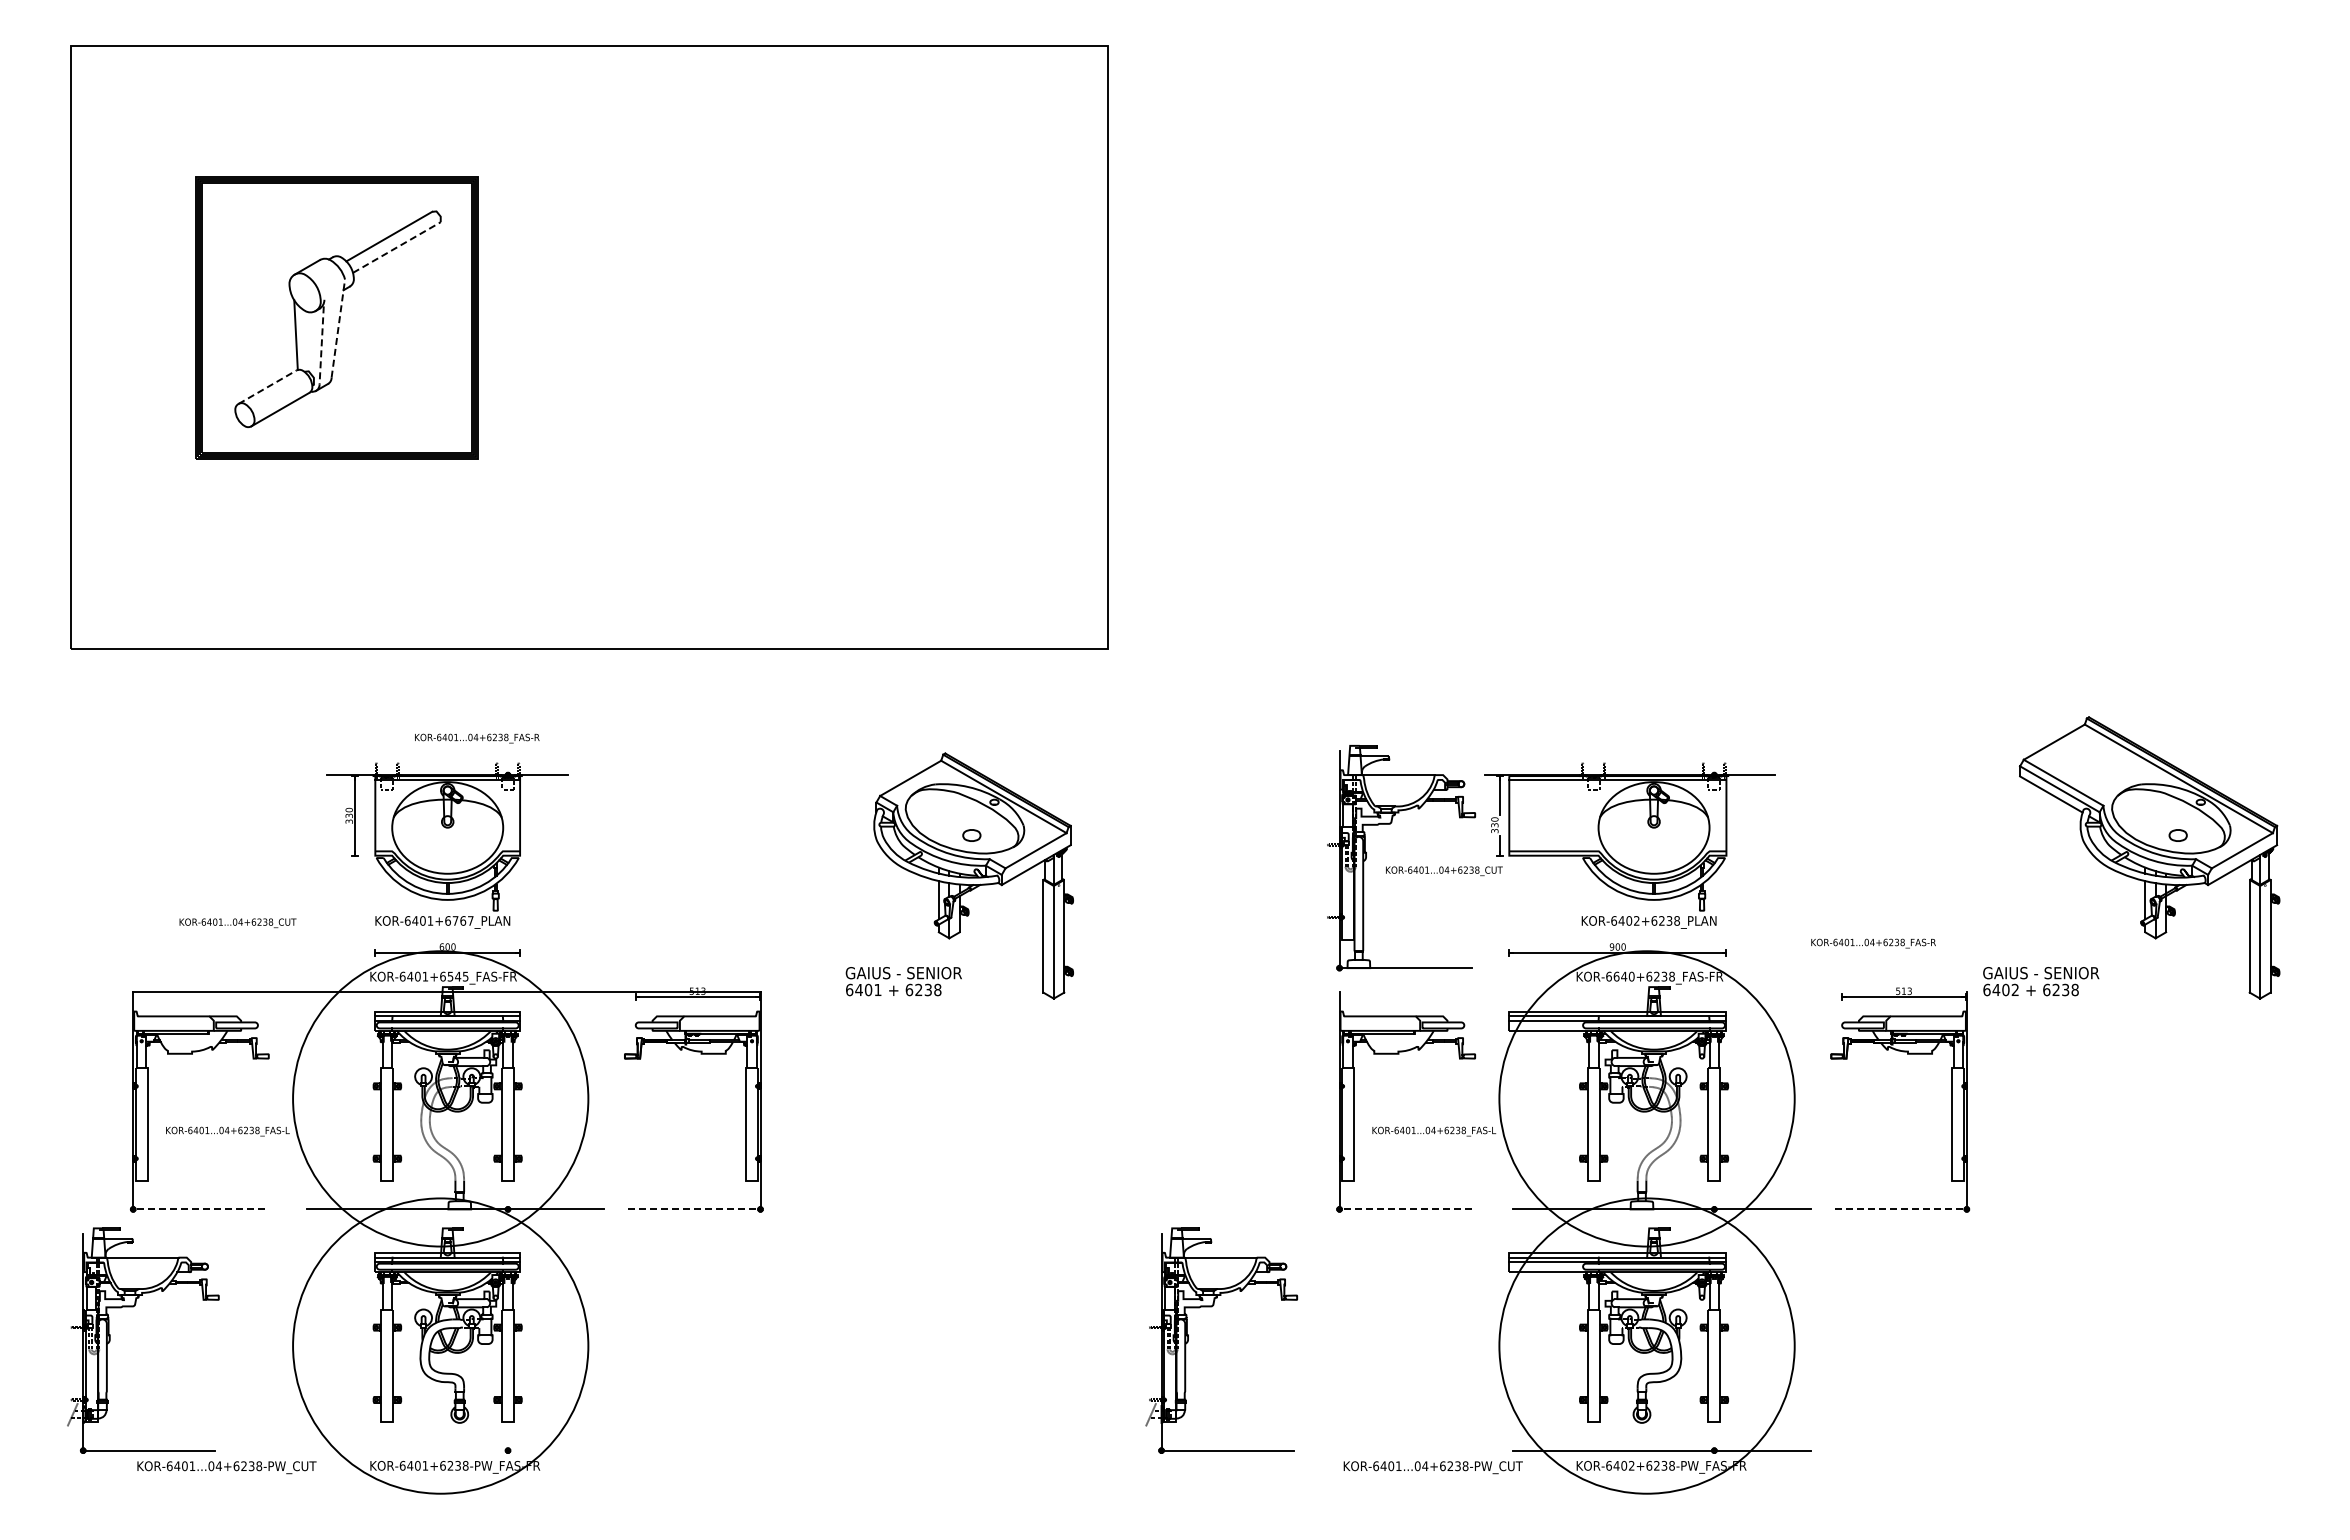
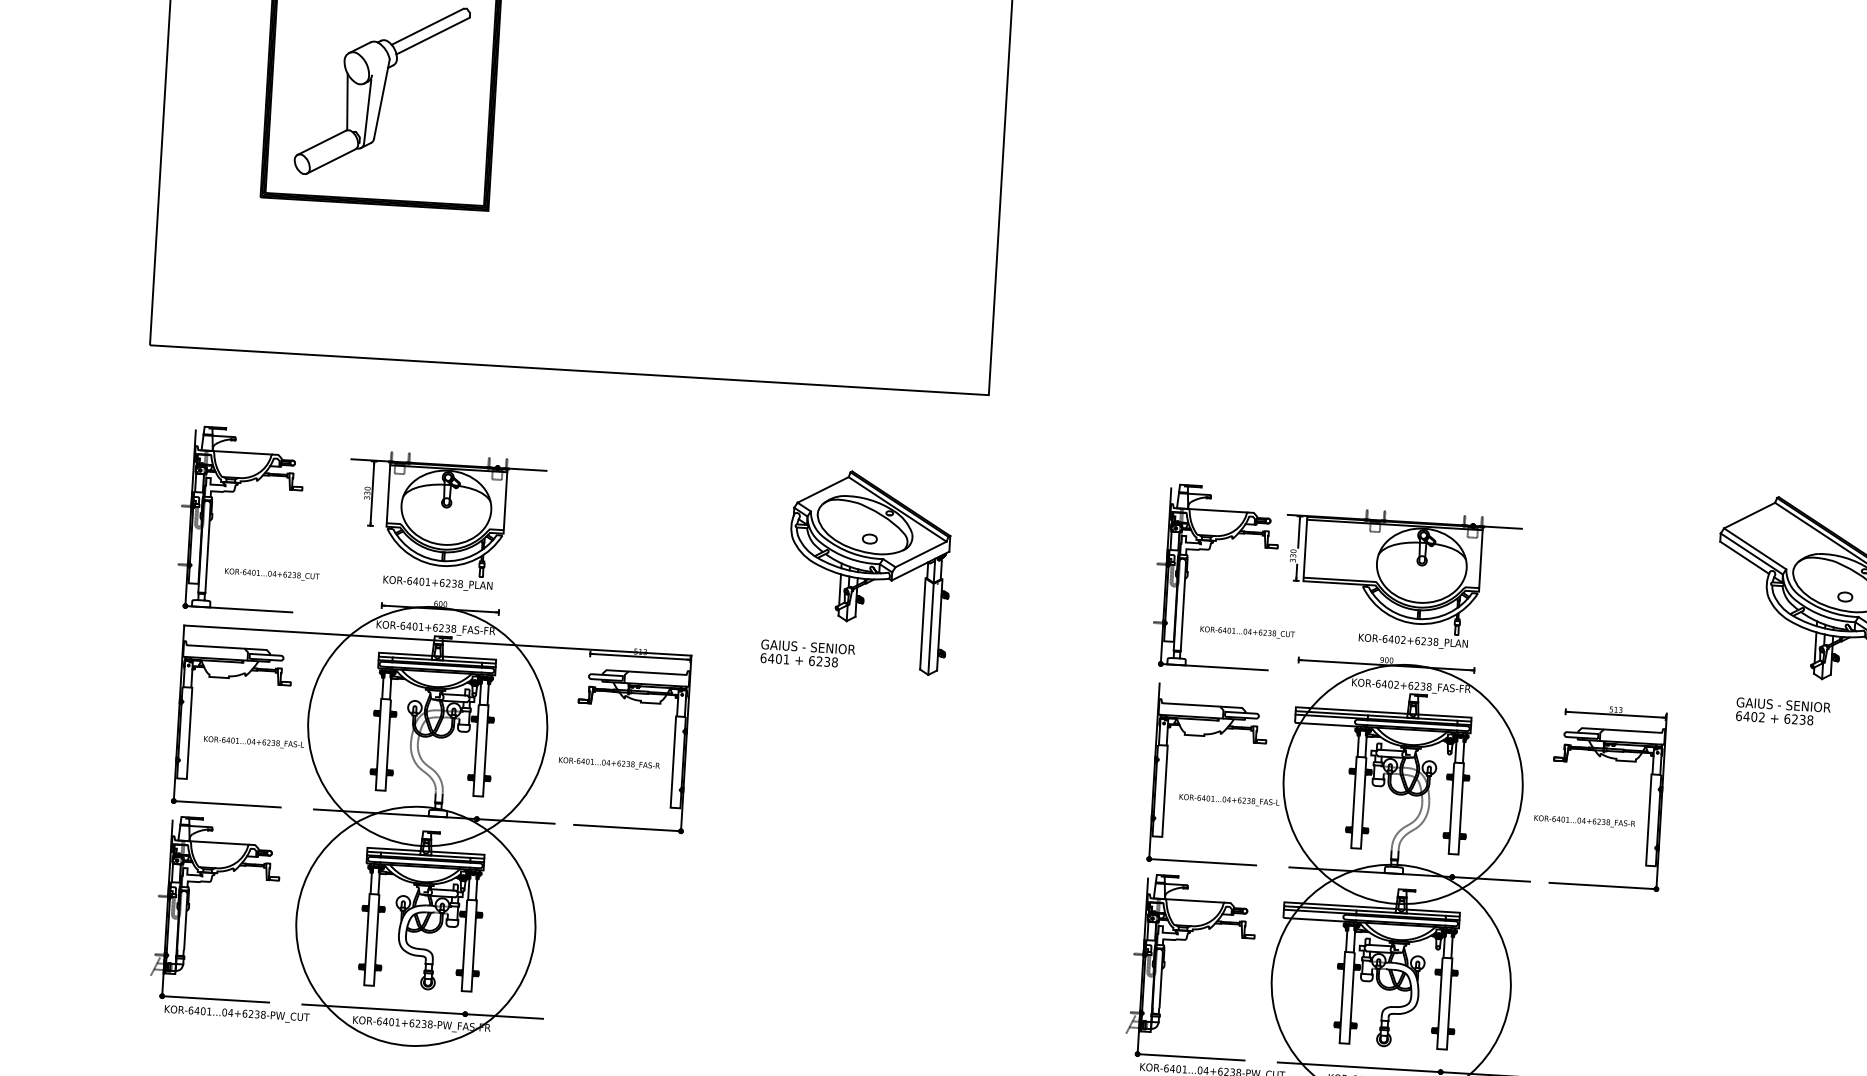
line: (396, 247) -> (432, 35), dashed -> solid
line: (338, 328) -> (382, 98), dashed -> solid
line: (321, 345) -> (367, 111), dashed -> solid
line: (267, 387) -> (321, 142), dashed -> solid
text: (477, 738) -> (609, 763), moved
part: (160, 858) -> (212, 518), added
text: (1444, 871) -> (1247, 632), moved
text: (462, 920) -> (453, 583), KOR-6401+6767_PLAN -> KOR-6401+6238_PLAN
text: (1873, 943) -> (1584, 821), moved
text: (457, 976) -> (447, 628), KOR-6401+6545_FAS-FR -> KOR-6401+6238_FAS-FR
text: (1623, 976) -> (1389, 684), KOR-6640+6238_FAS-FR -> KOR-6402+6238_FAS-FR
text: (2041, 981) -> (1783, 711), moved
line: (198, 1209) -> (226, 804), dashed -> solid
line: (694, 1209) -> (627, 828), dashed -> solid
line: (1405, 1209) -> (1202, 862), dashed -> solid
line: (1901, 1209) -> (1603, 886), dashed -> solid
part: (110, 1340) -> (189, 908), moved
part: (1188, 1340) -> (1164, 966), moved
line: (455, 1450) -> (422, 1011), added

